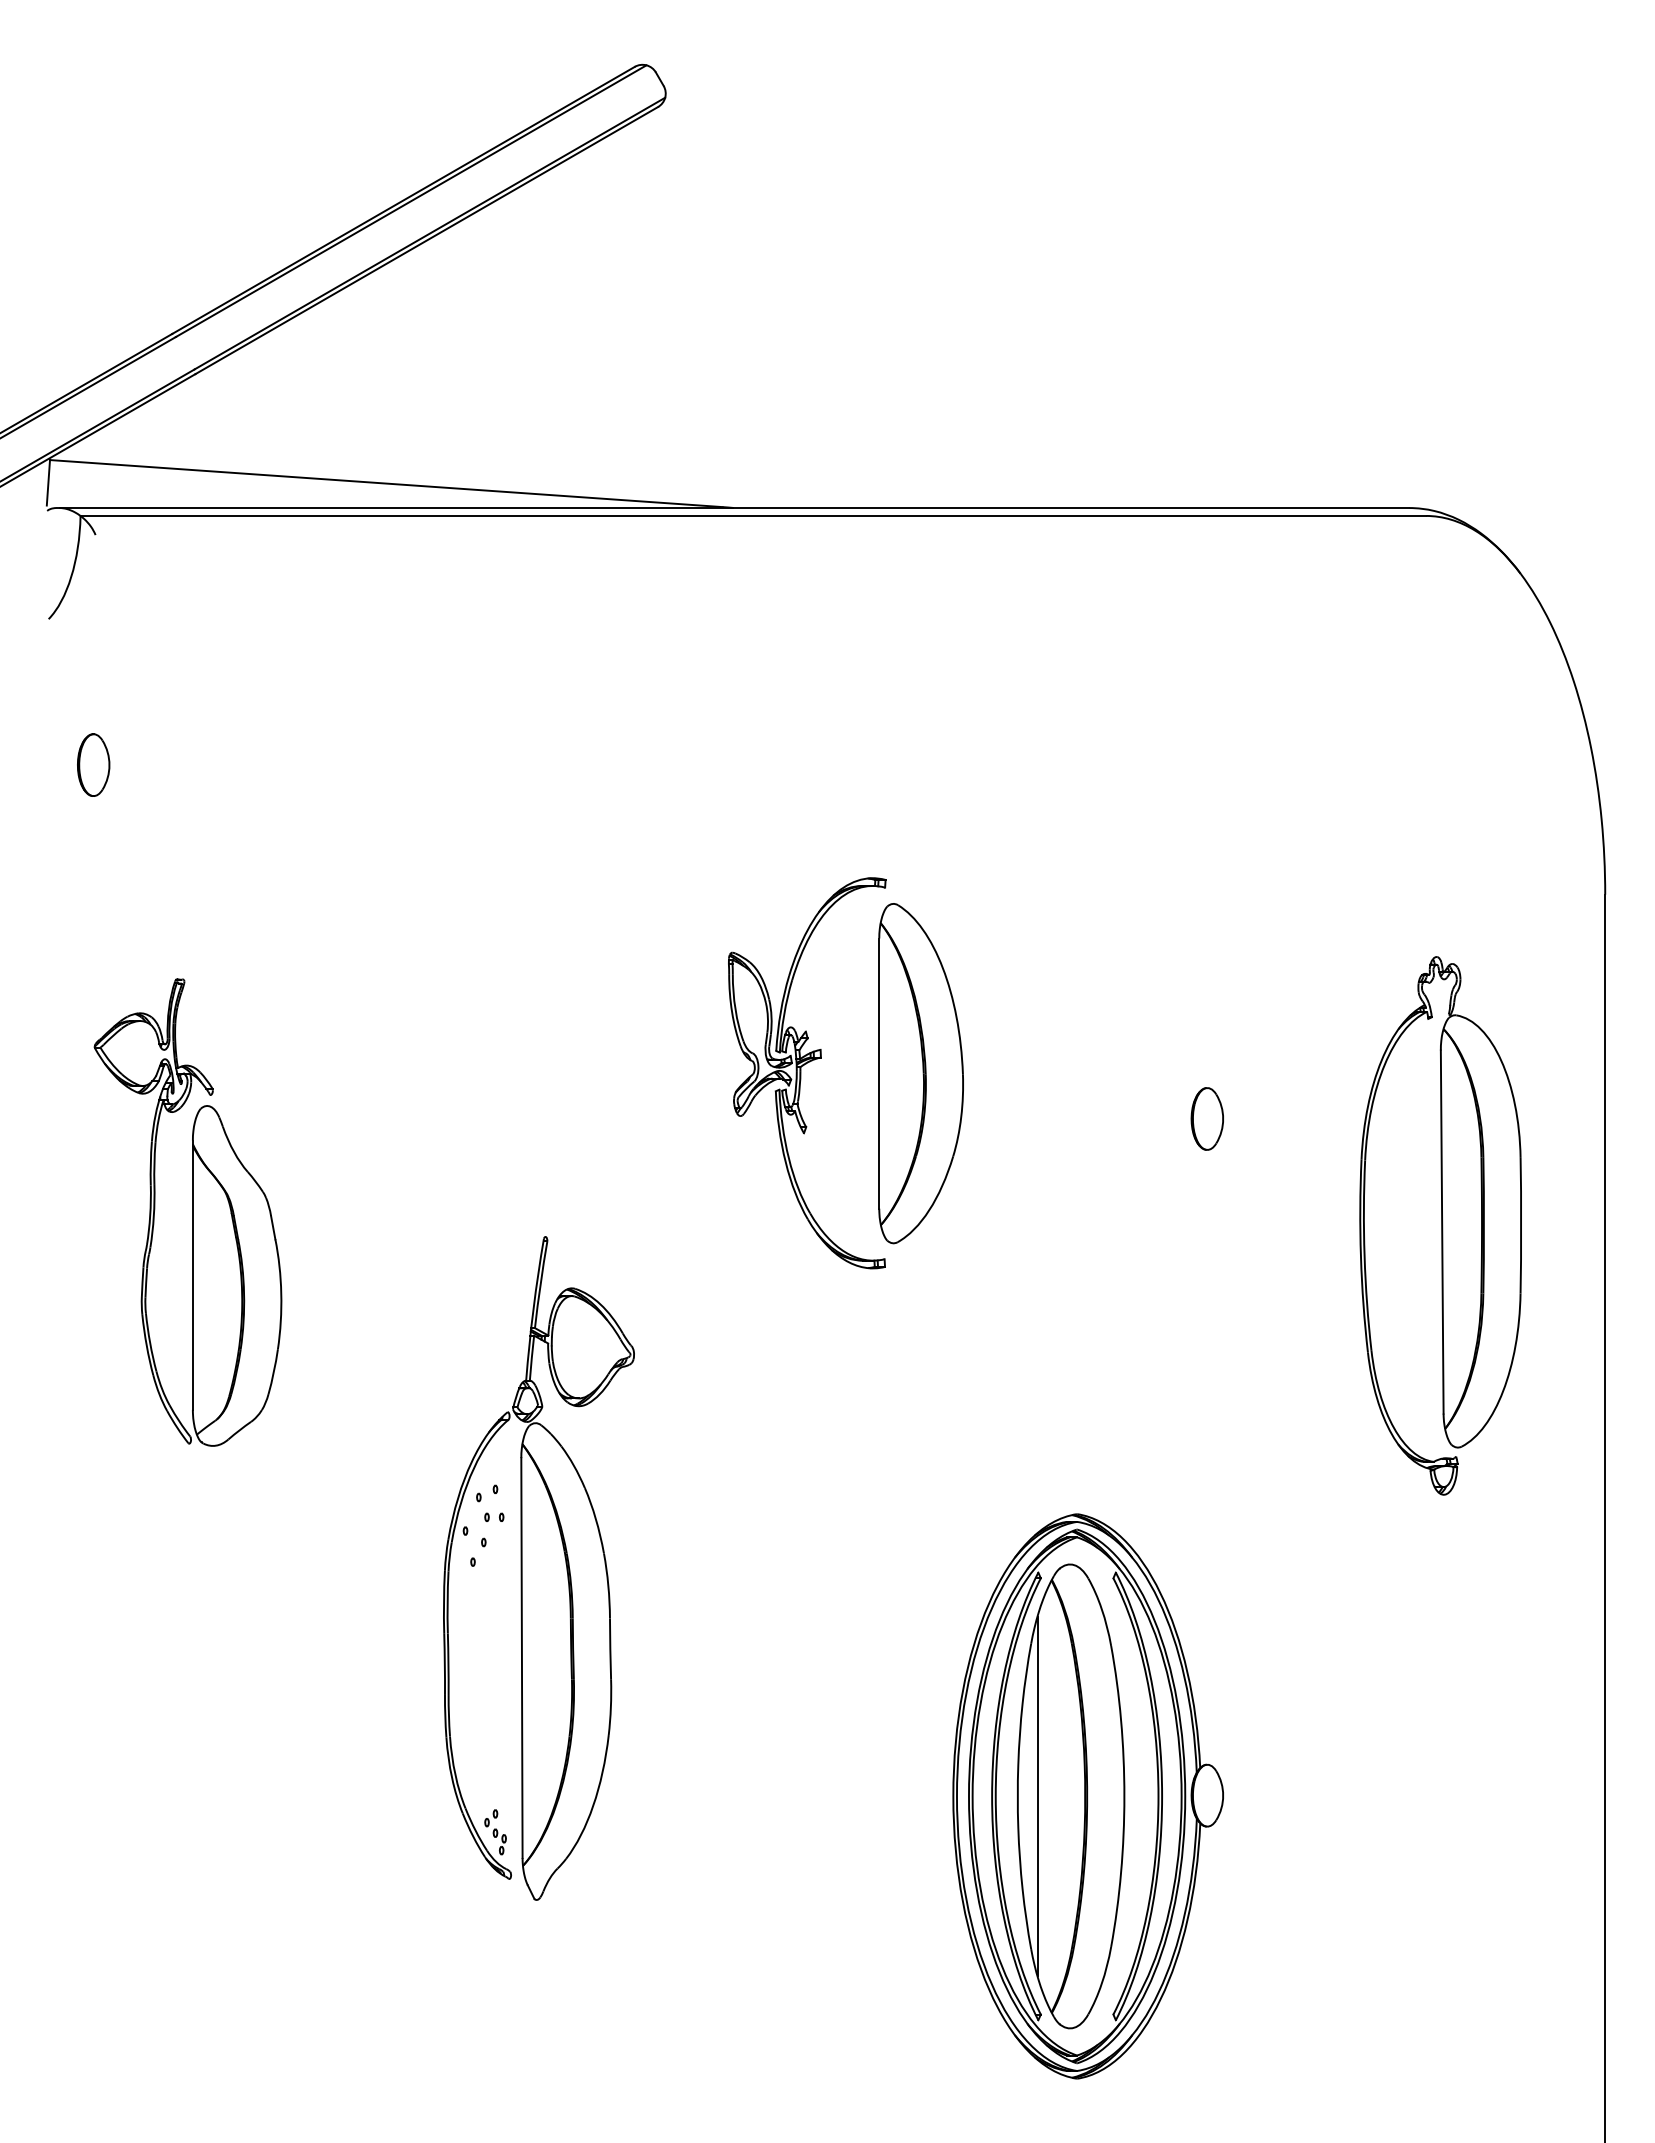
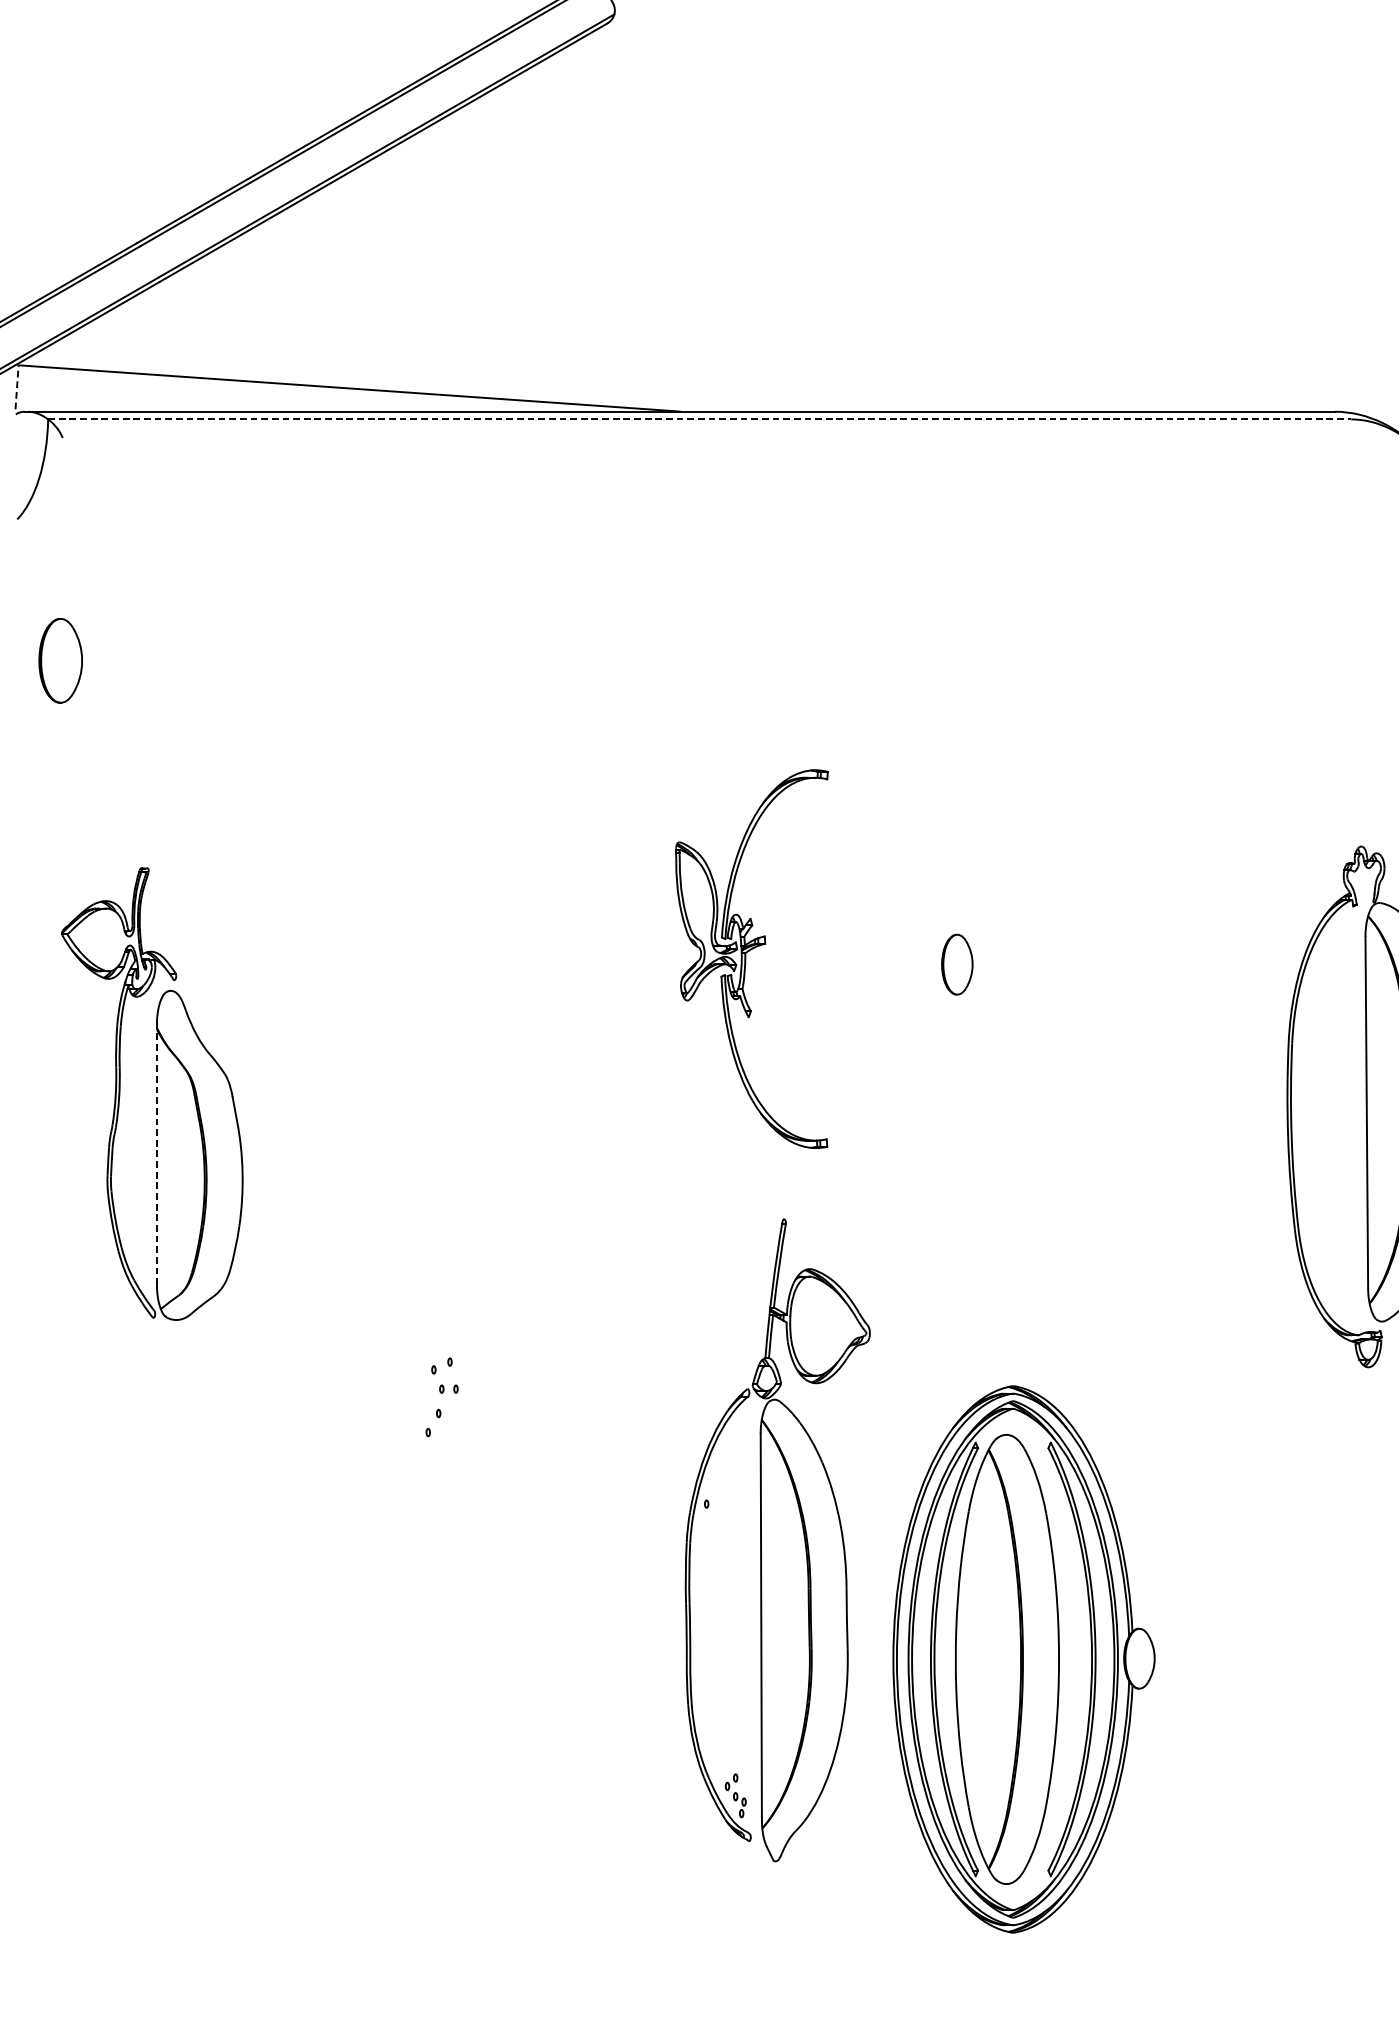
line: (48, 482) -> (17, 387), solid -> dashed
line: (753, 515) -> (699, 418), solid -> dashed
part: (93, 764) -> (60, 660), size x1.4
part: (920, 1073) -> (861, 959), removed
part: (1206, 1118) -> (956, 964), moved
line: (192, 1275) -> (156, 1154), solid -> dashed
part: (538, 1568) -> (777, 1540), moved
line: (1037, 1796) -> (974, 1659), removed

